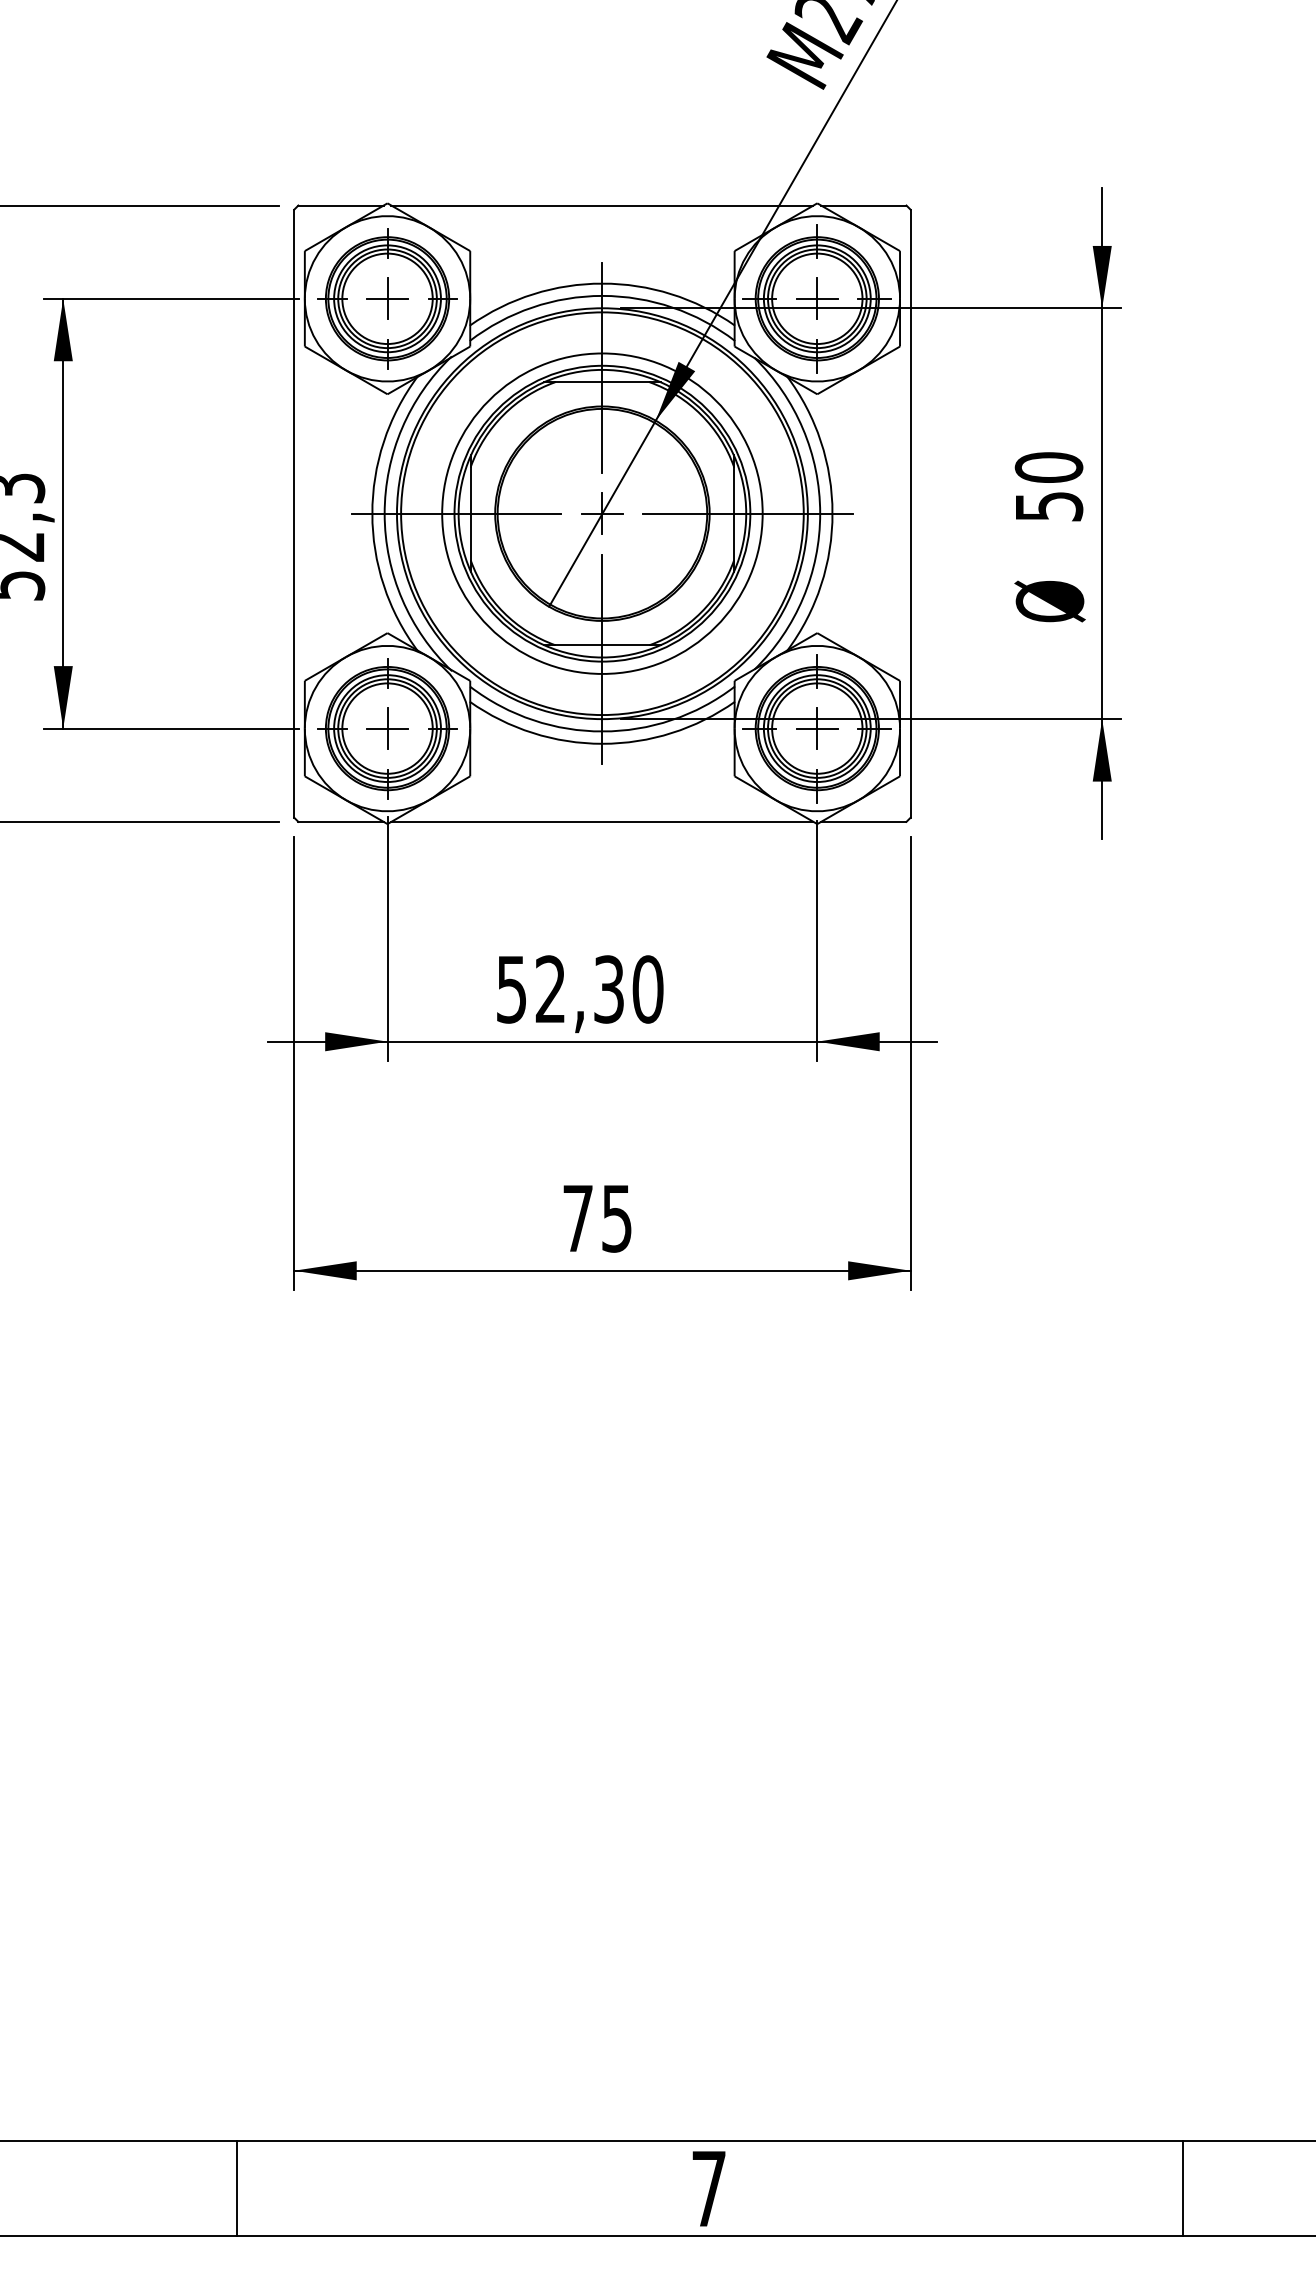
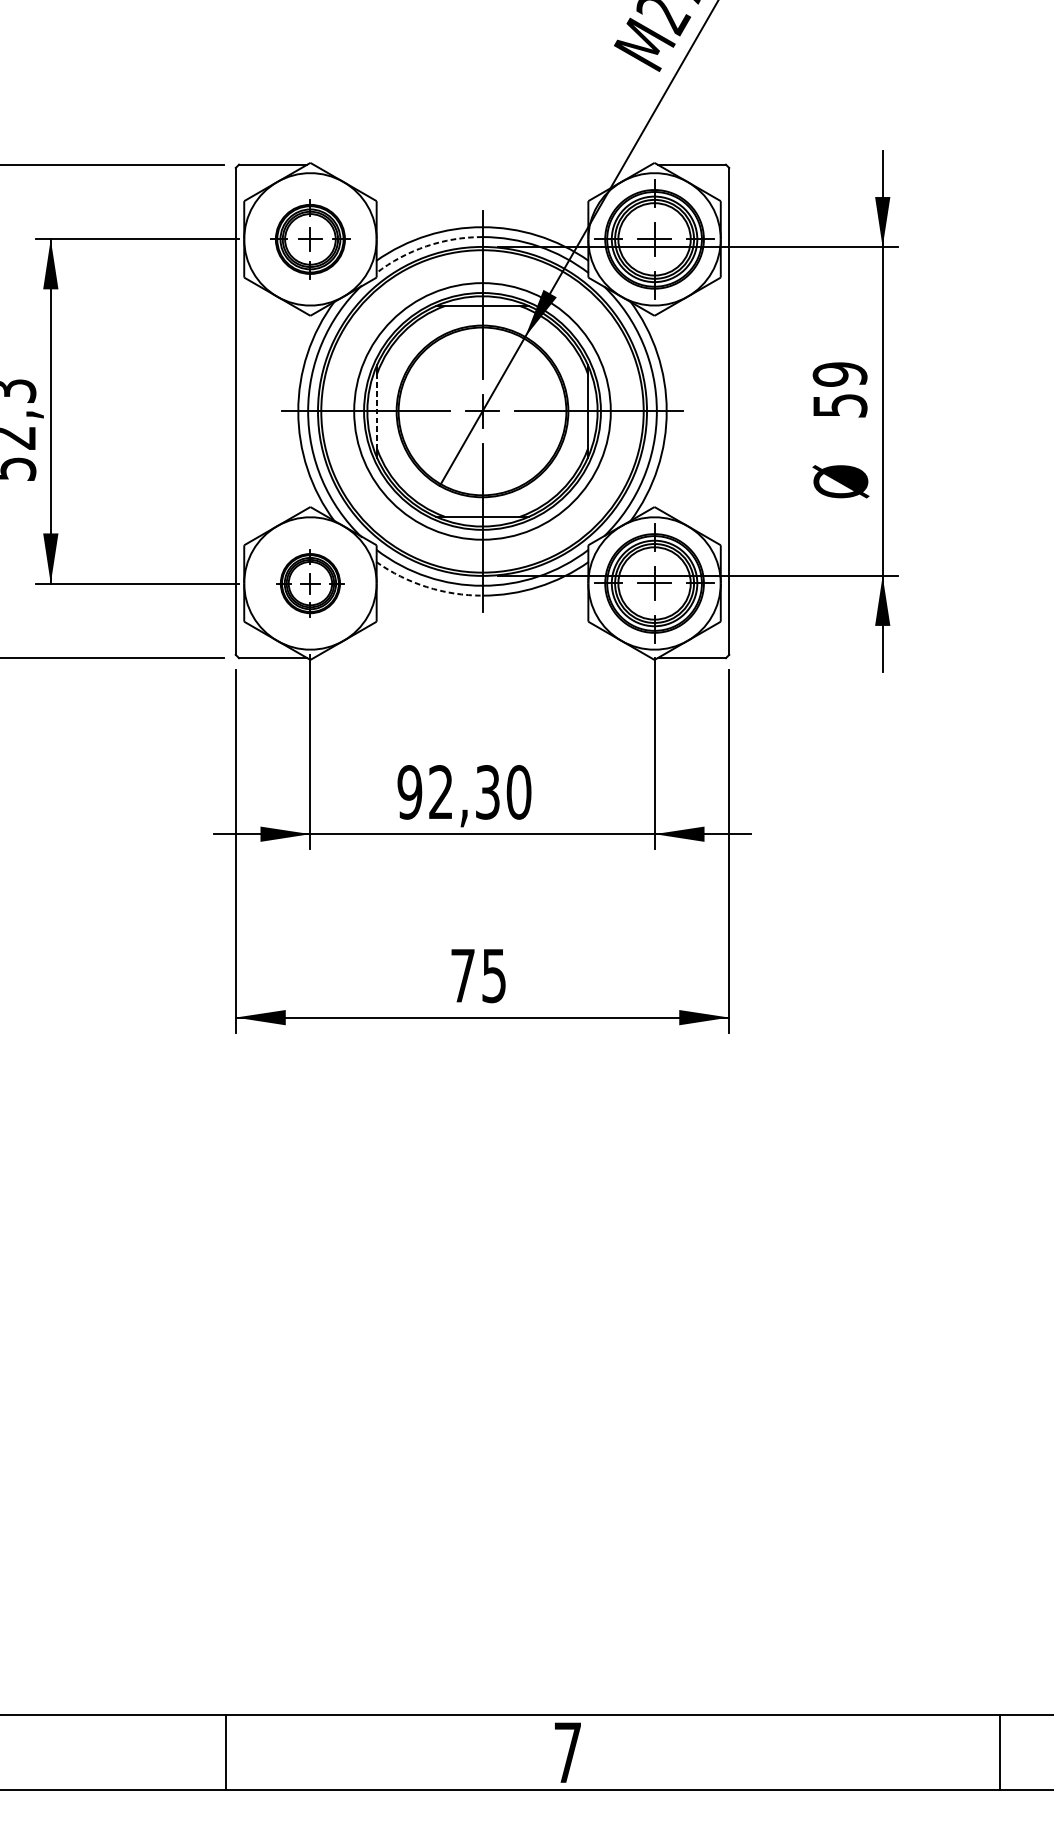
line: (602, 205) -> (482, 164), removed
part: (387, 298) -> (310, 239), size x0.7
arc: (532, 307) -> (426, 246), solid -> dashed
text: (1049, 467) -> (840, 374), 50 -> 59
line: (470, 514) -> (376, 412), solid -> dashed
part: (387, 728) -> (310, 583), size x0.6
arc: (532, 733) -> (426, 587), solid -> dashed
line: (602, 821) -> (482, 657), removed
text: (511, 989) -> (409, 792), 52,30 -> 92,30
line: (237, 2188) -> (225, 1752), moved
line: (1182, 2188) -> (999, 1752), moved

